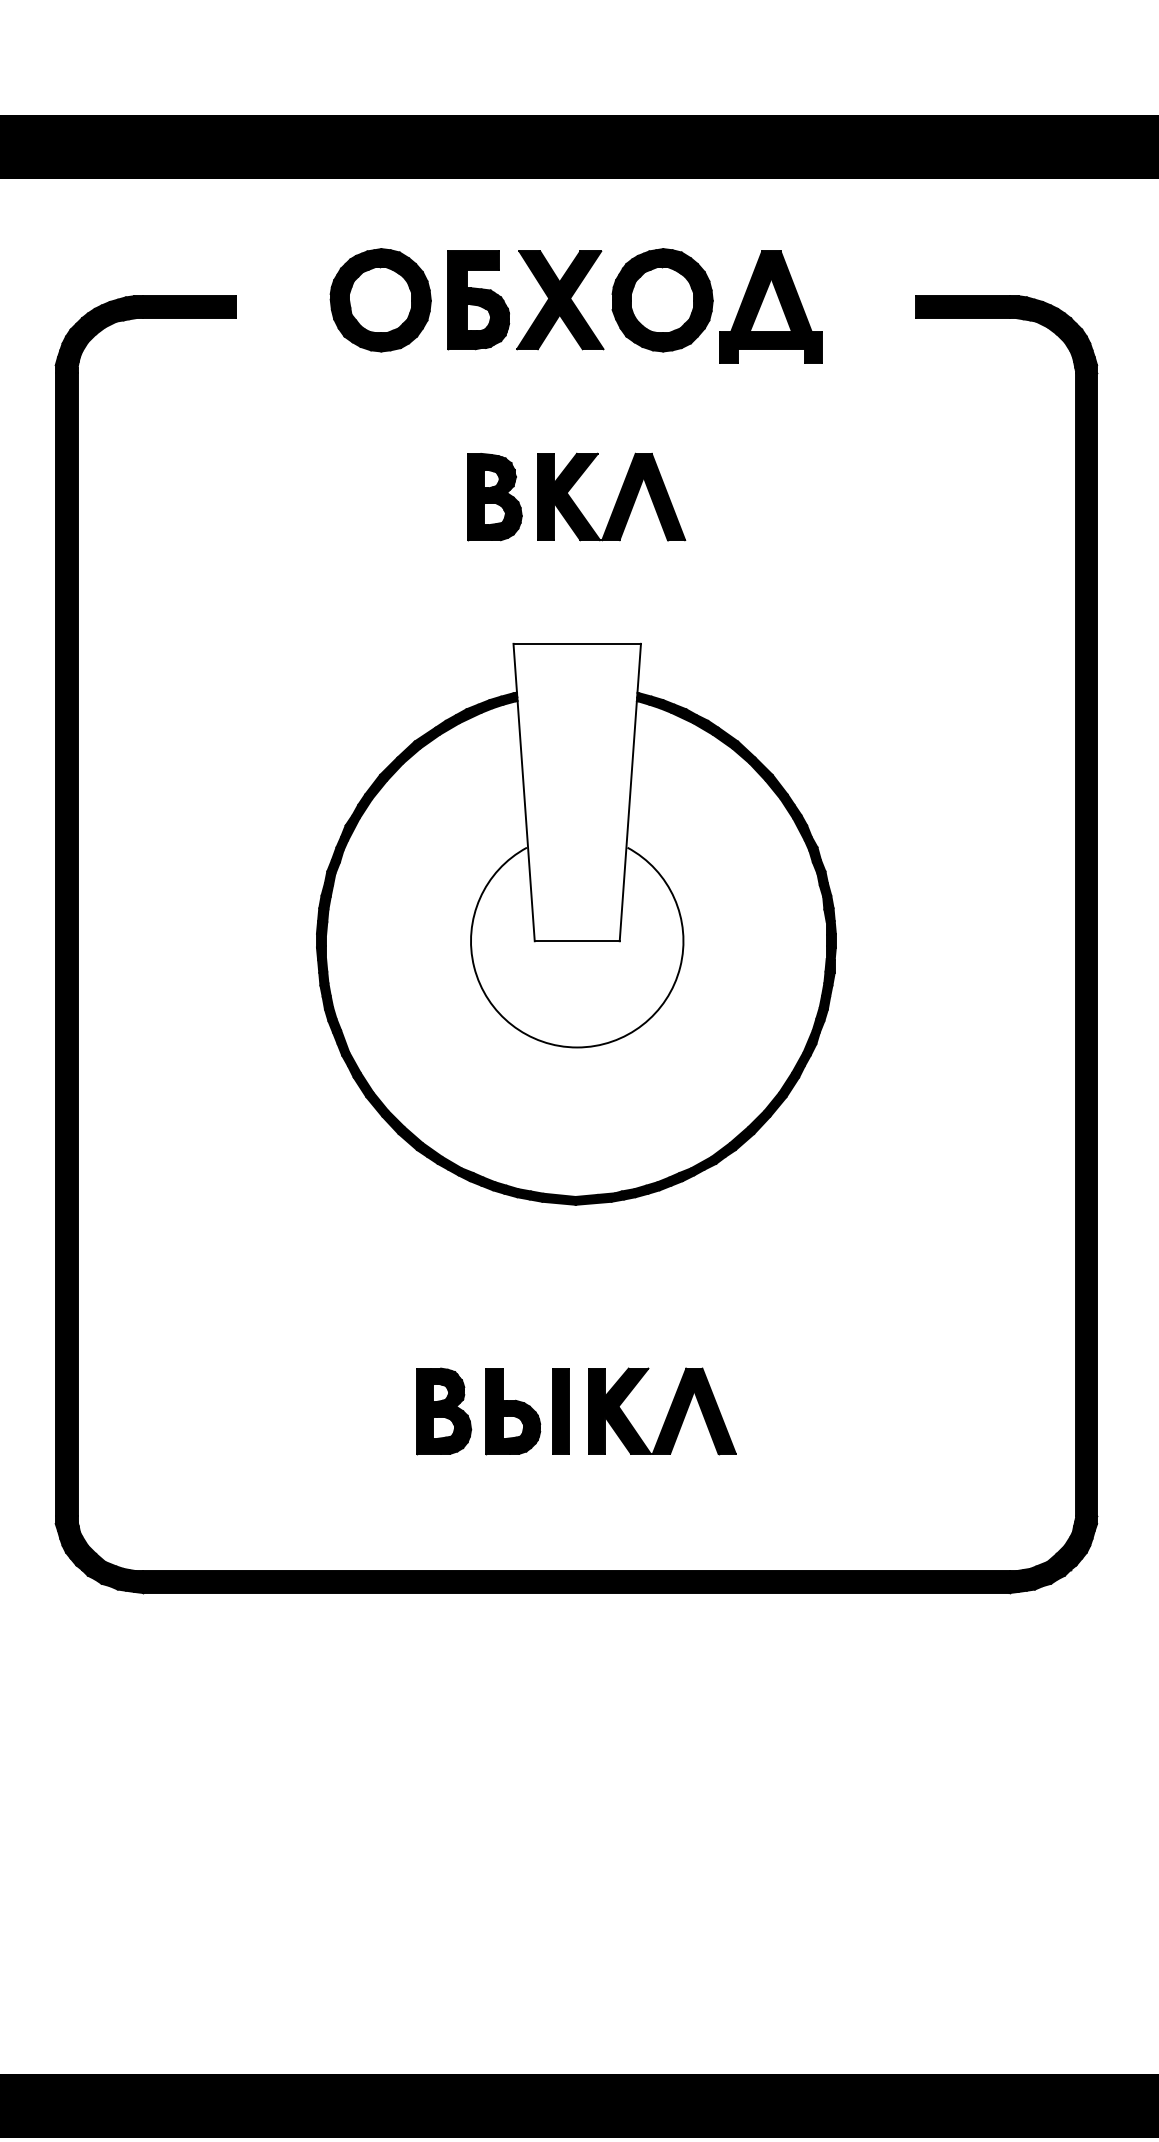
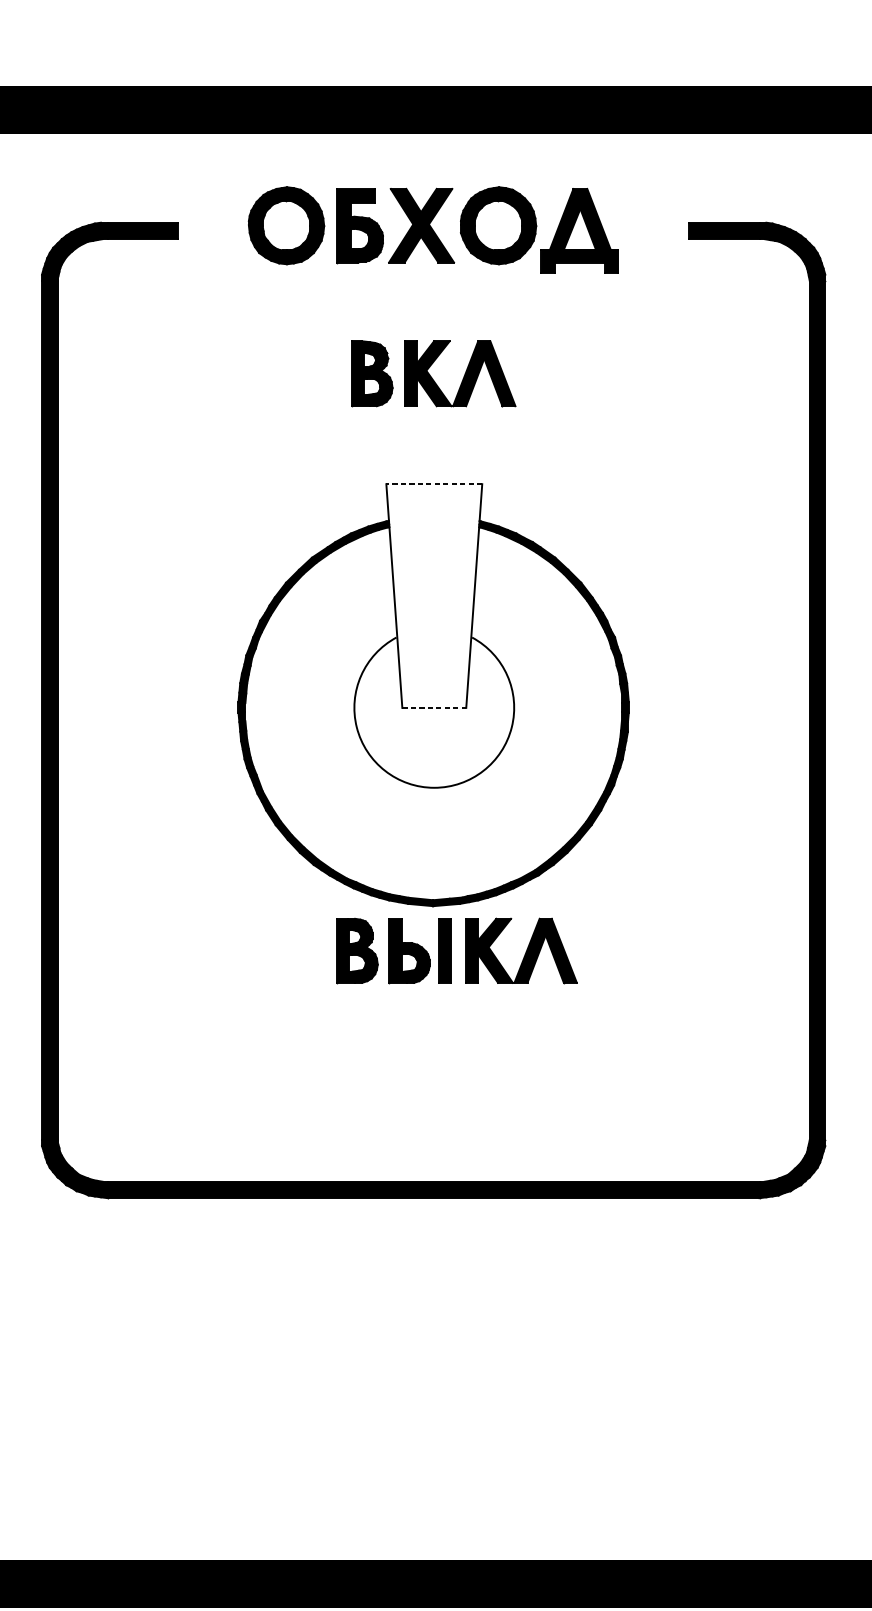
line: (577, 643) -> (434, 483), solid -> dashed
line: (577, 941) -> (434, 708), solid -> dashed
part: (569, 1411) -> (451, 951), moved

